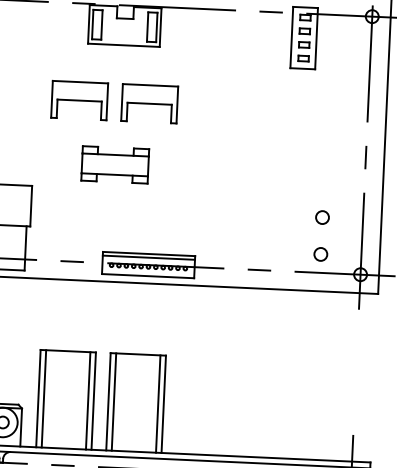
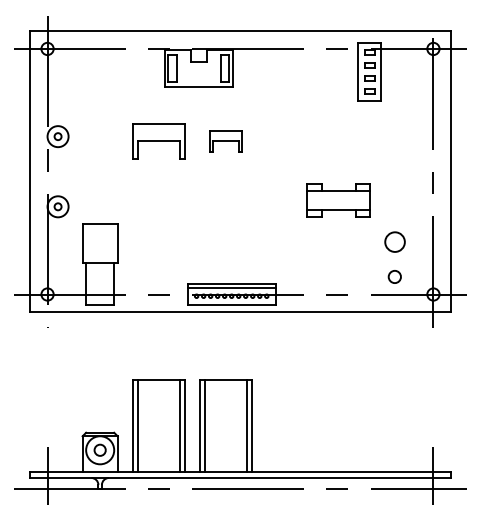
part: (149, 103) -> (225, 141), size x0.6
part: (115, 164) -> (338, 200), moved
circle: (322, 217) -> (394, 241), size x1.6

